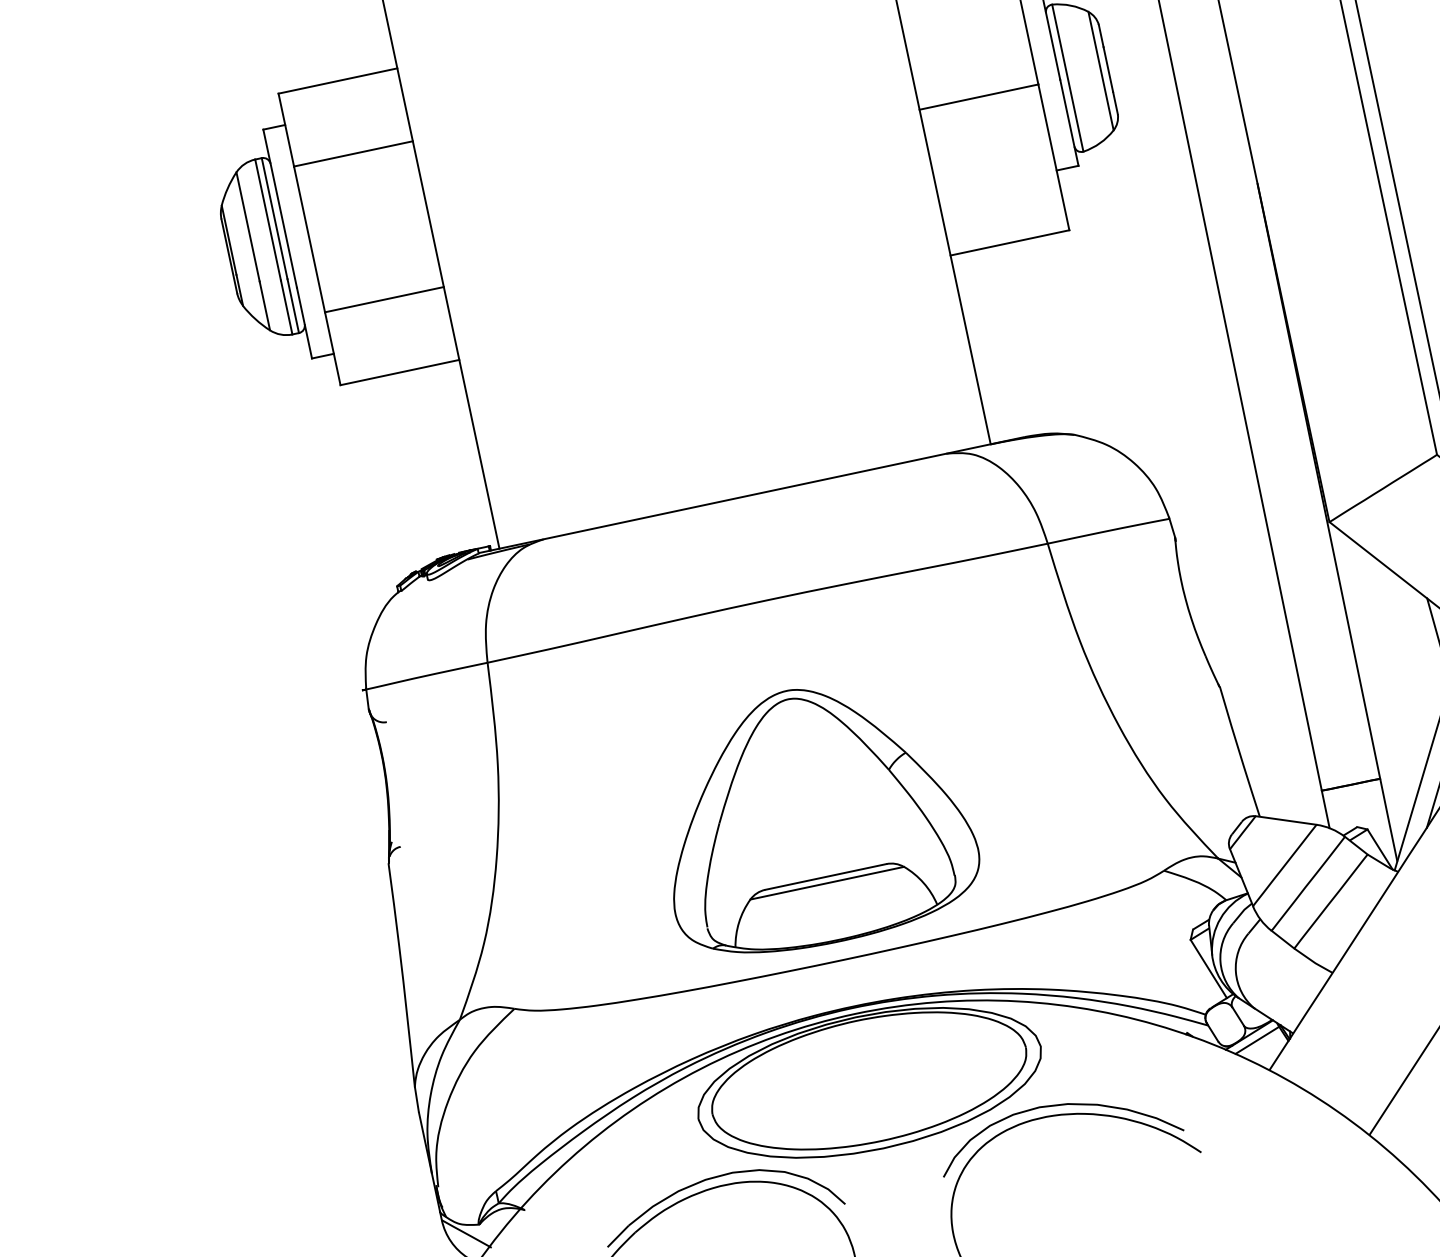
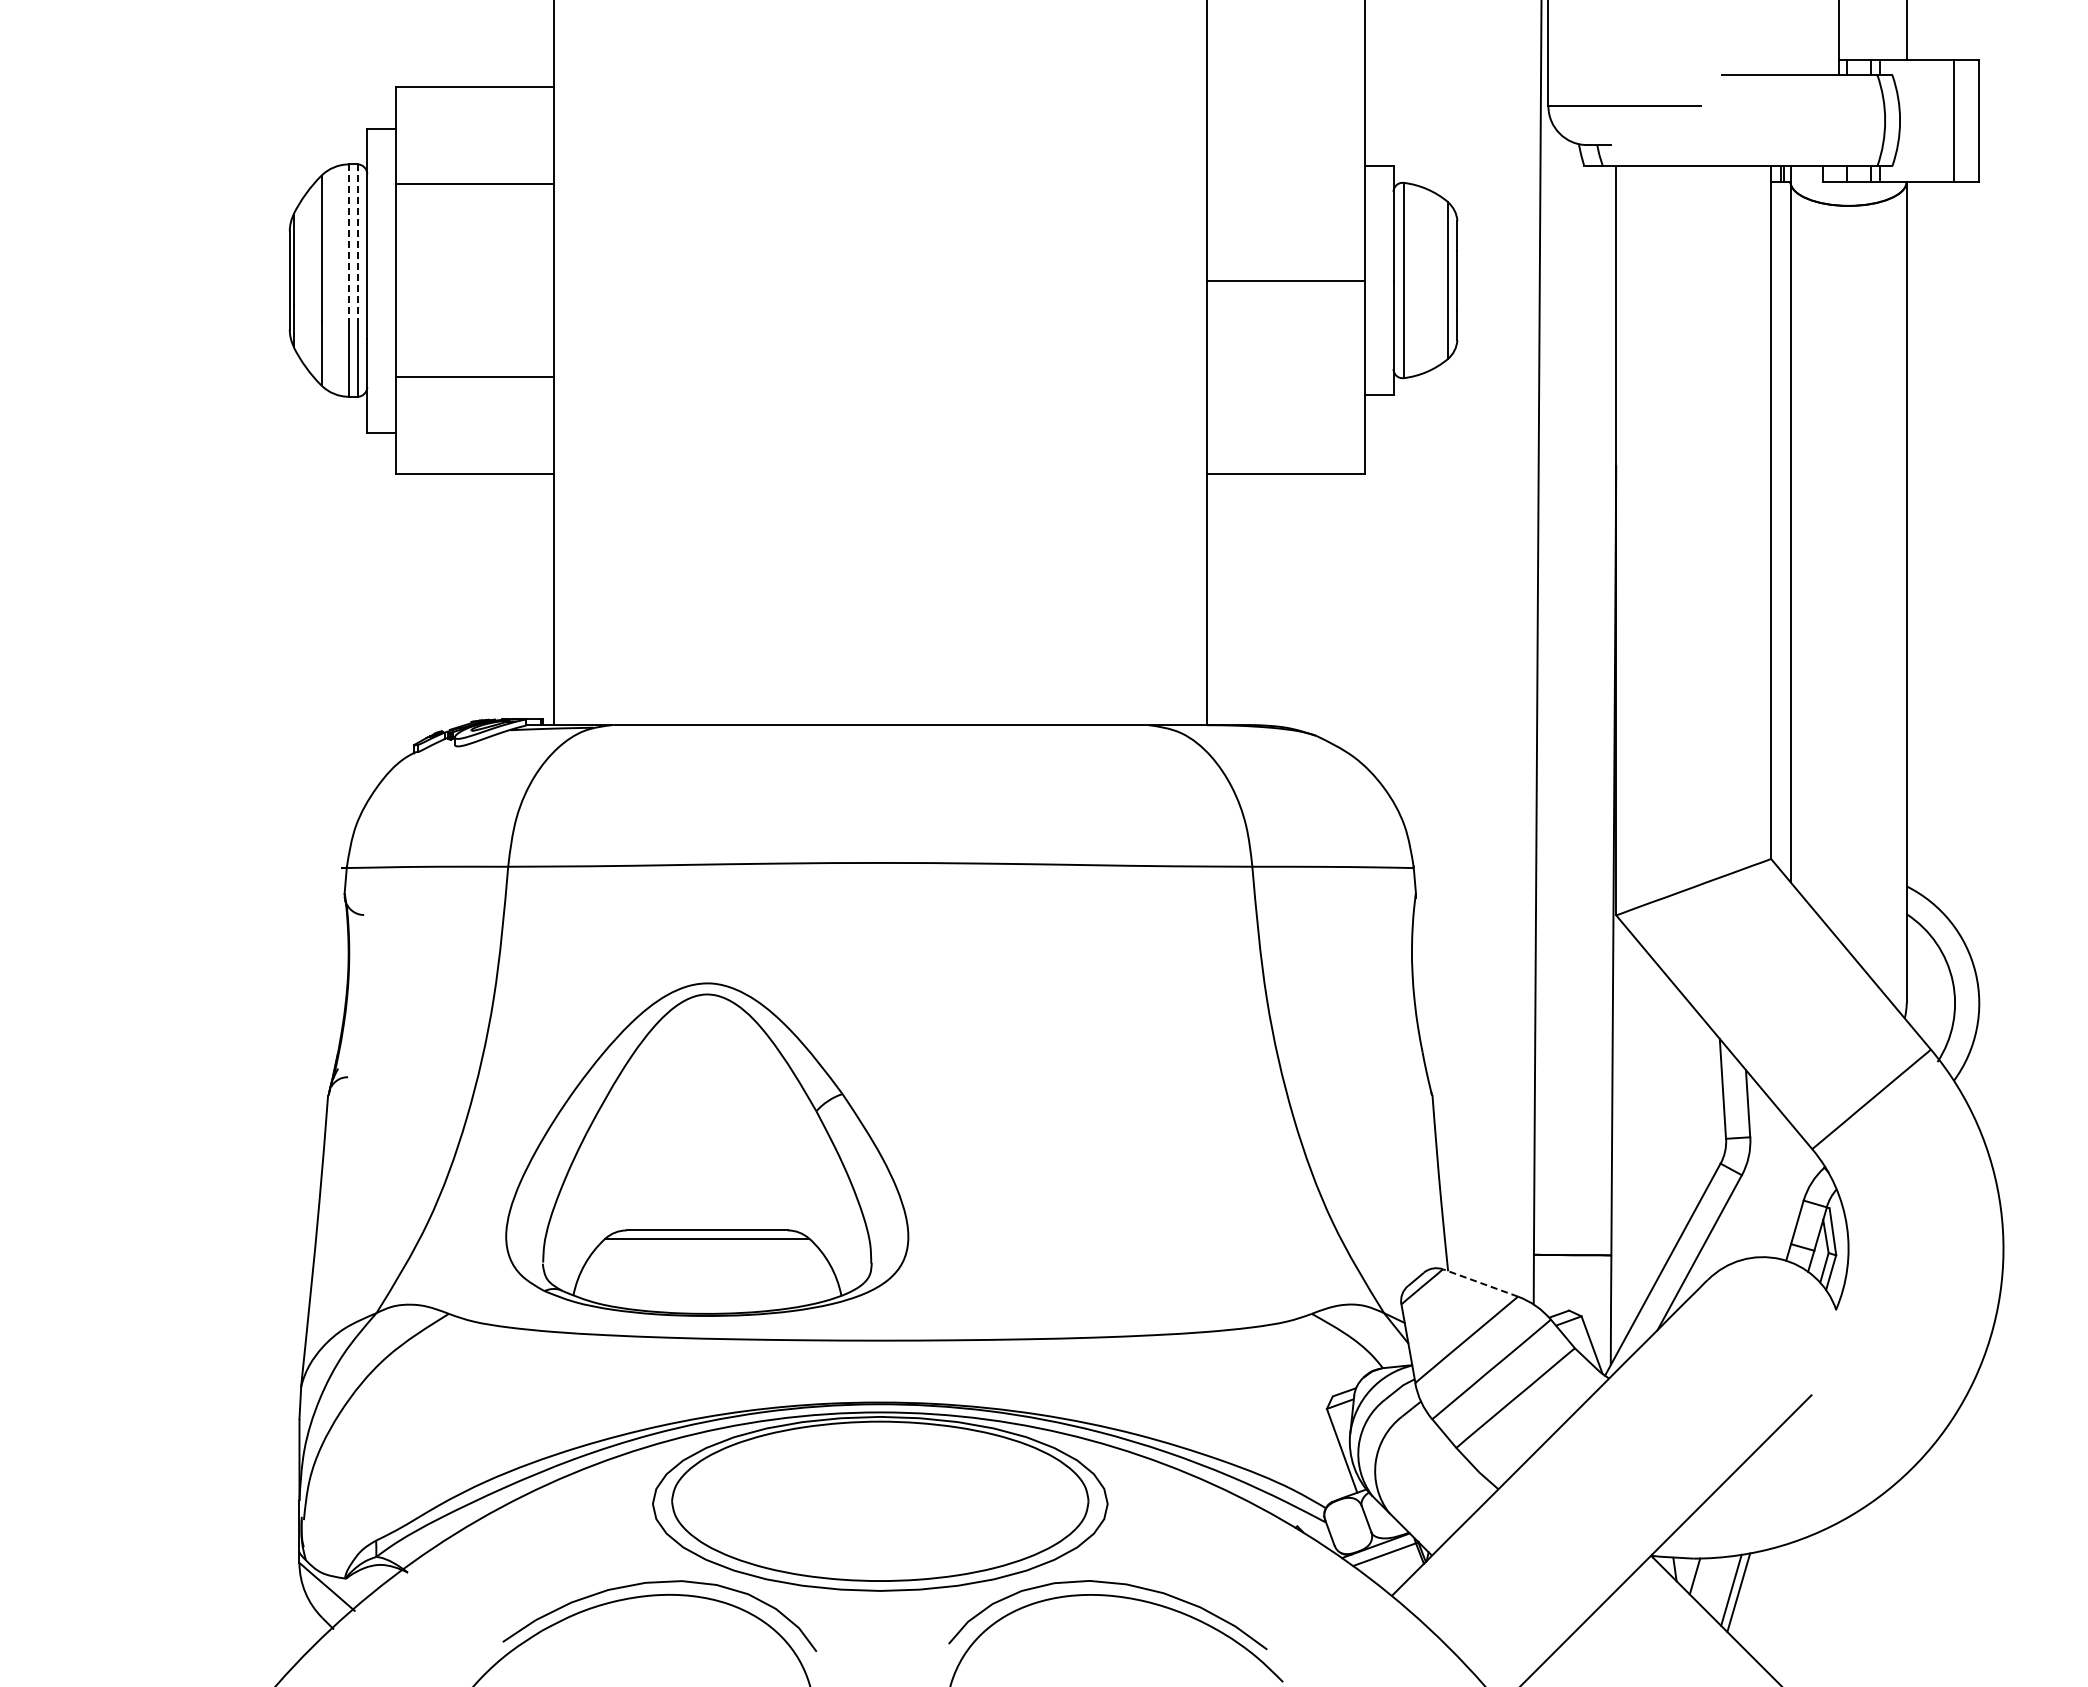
line: (274, 218) -> (357, 244), solid -> dashed
line: (267, 220) -> (348, 245), solid -> dashed
part: (813, 816) -> (707, 1149), moved
line: (1286, 820) -> (1480, 1282), solid -> dashed

